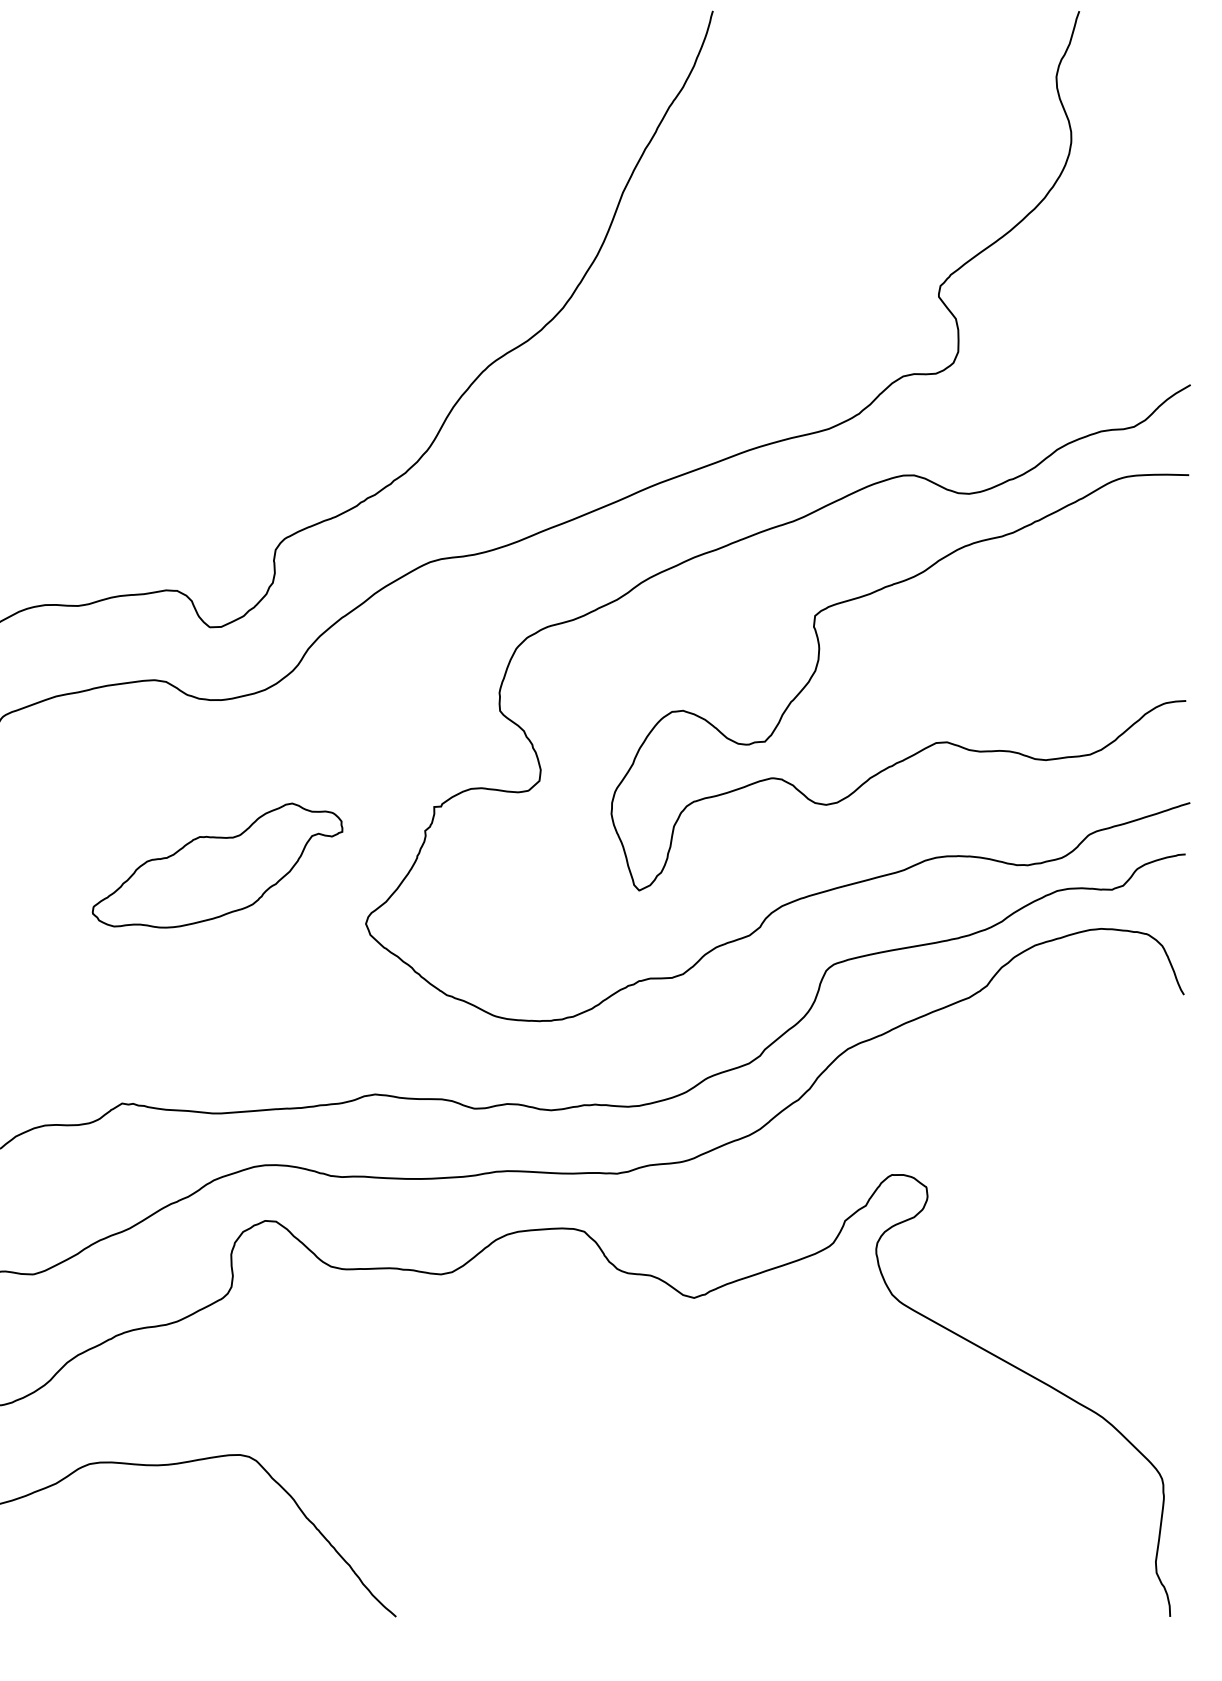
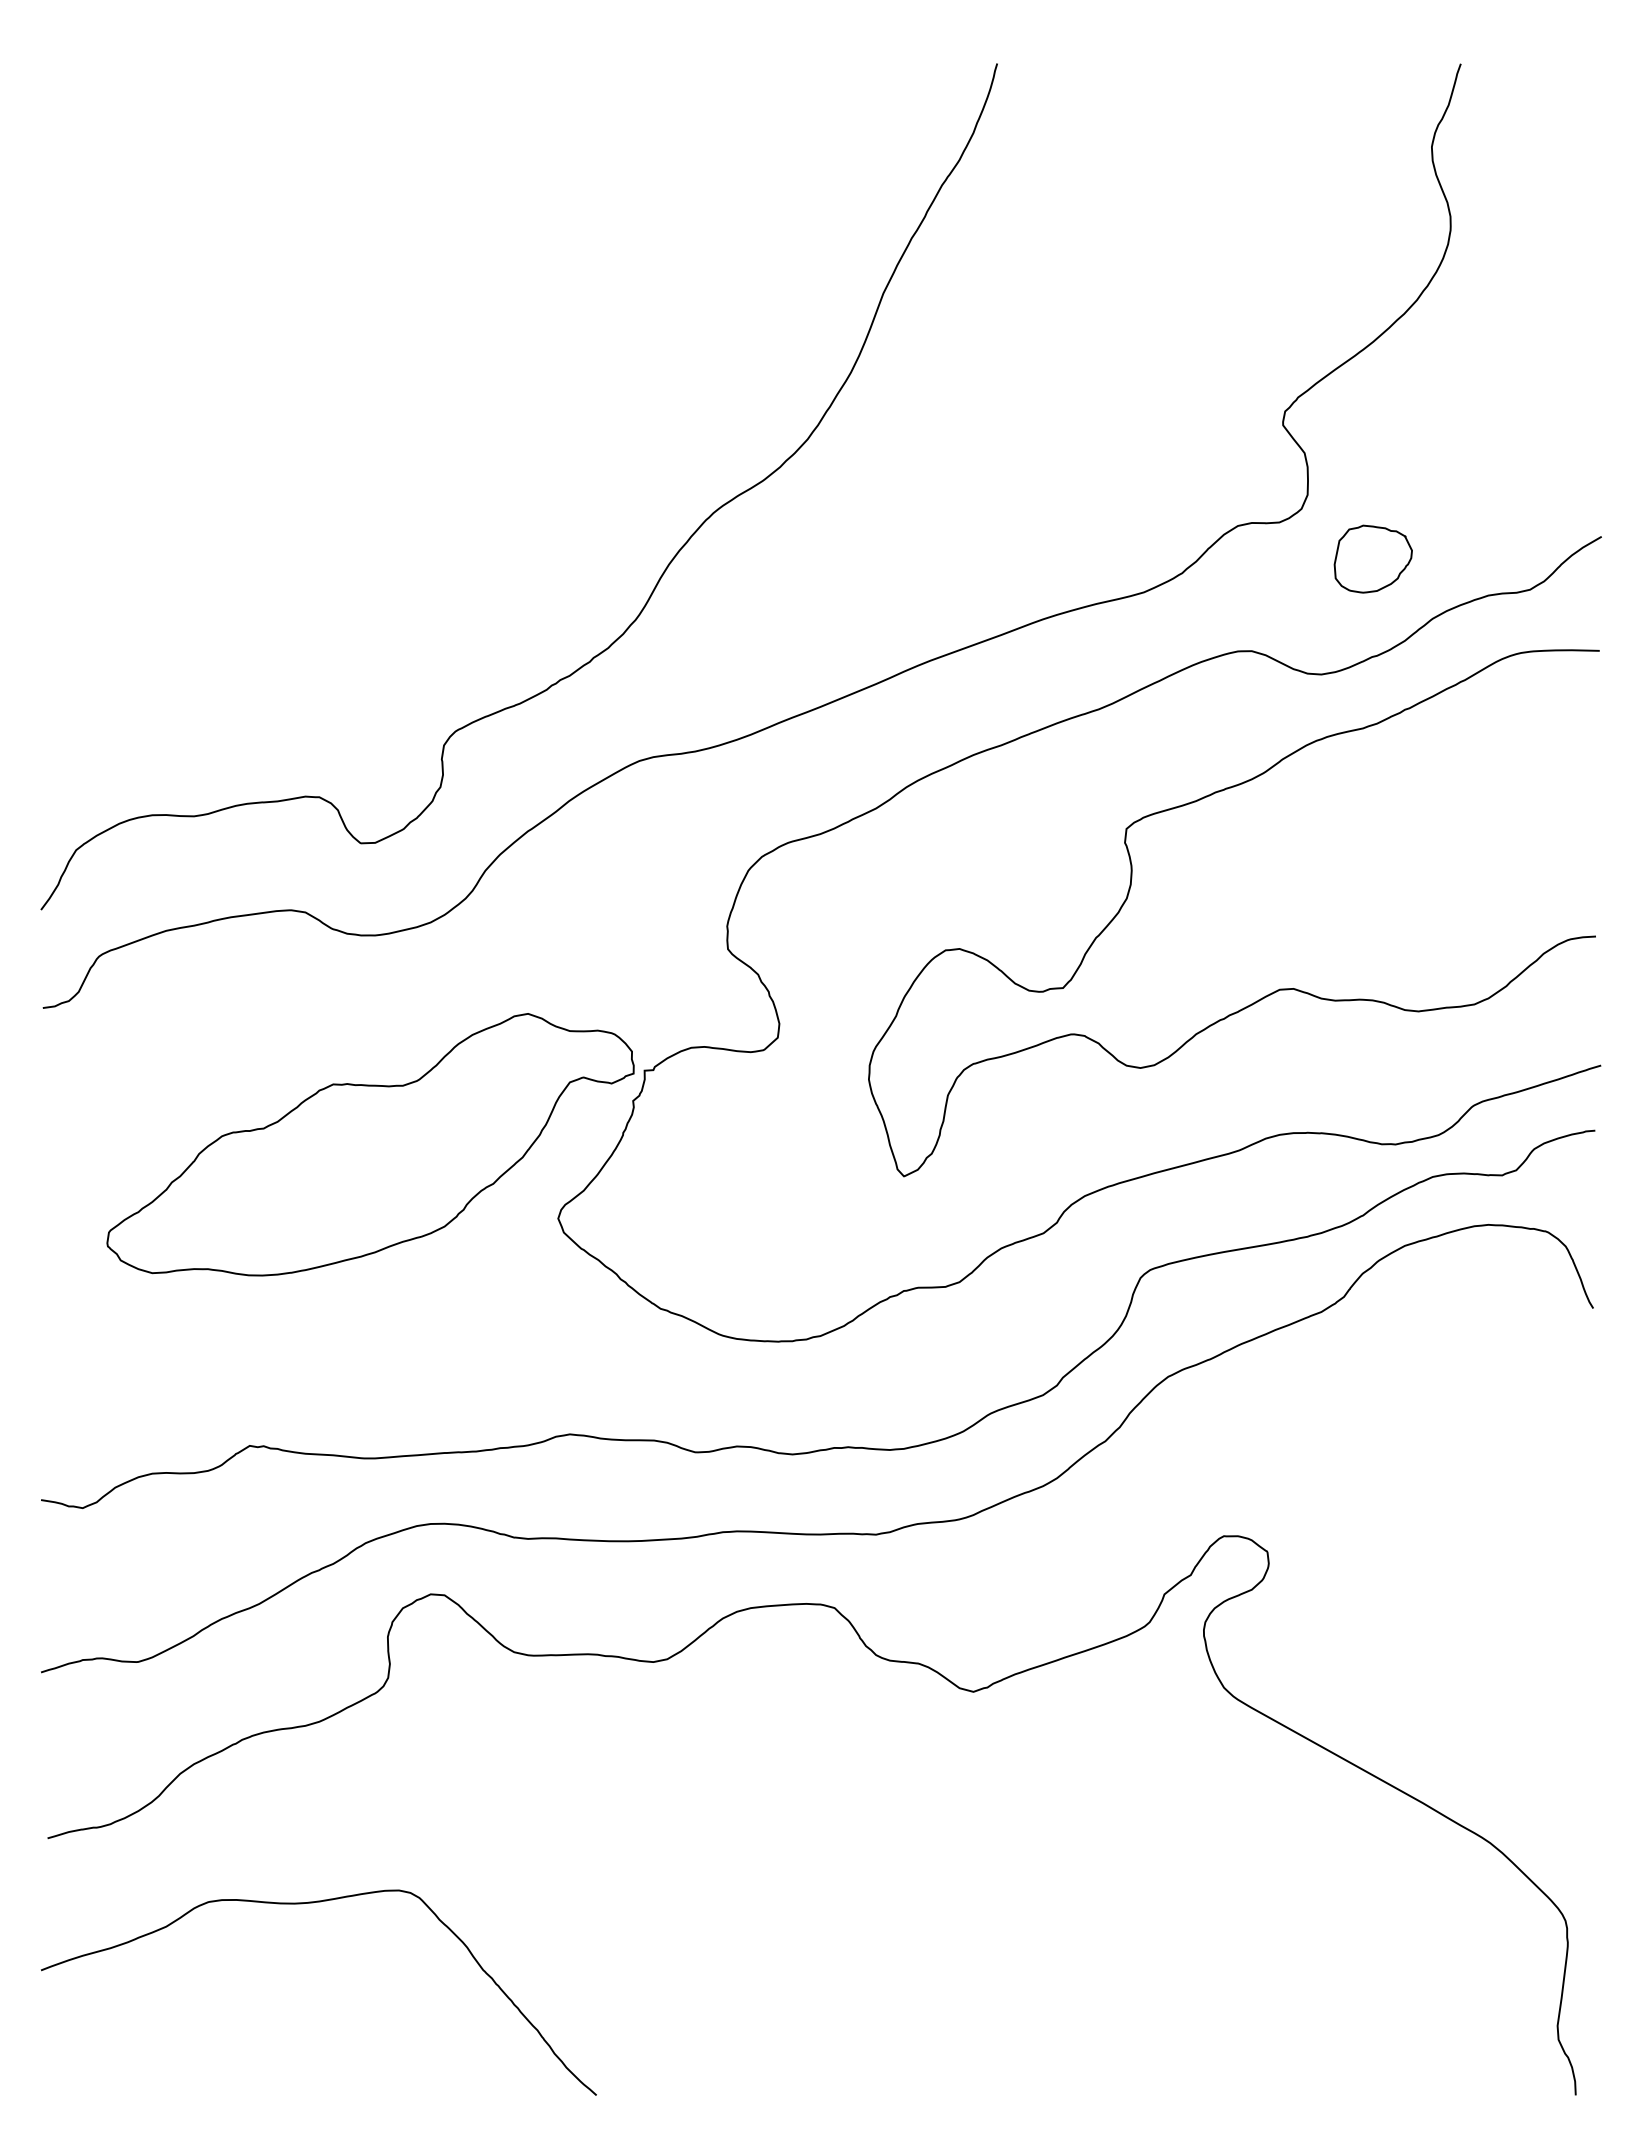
part: (1009, 402) -> (1372, 558), added
part: (217, 865) -> (370, 1144), size x1.67

